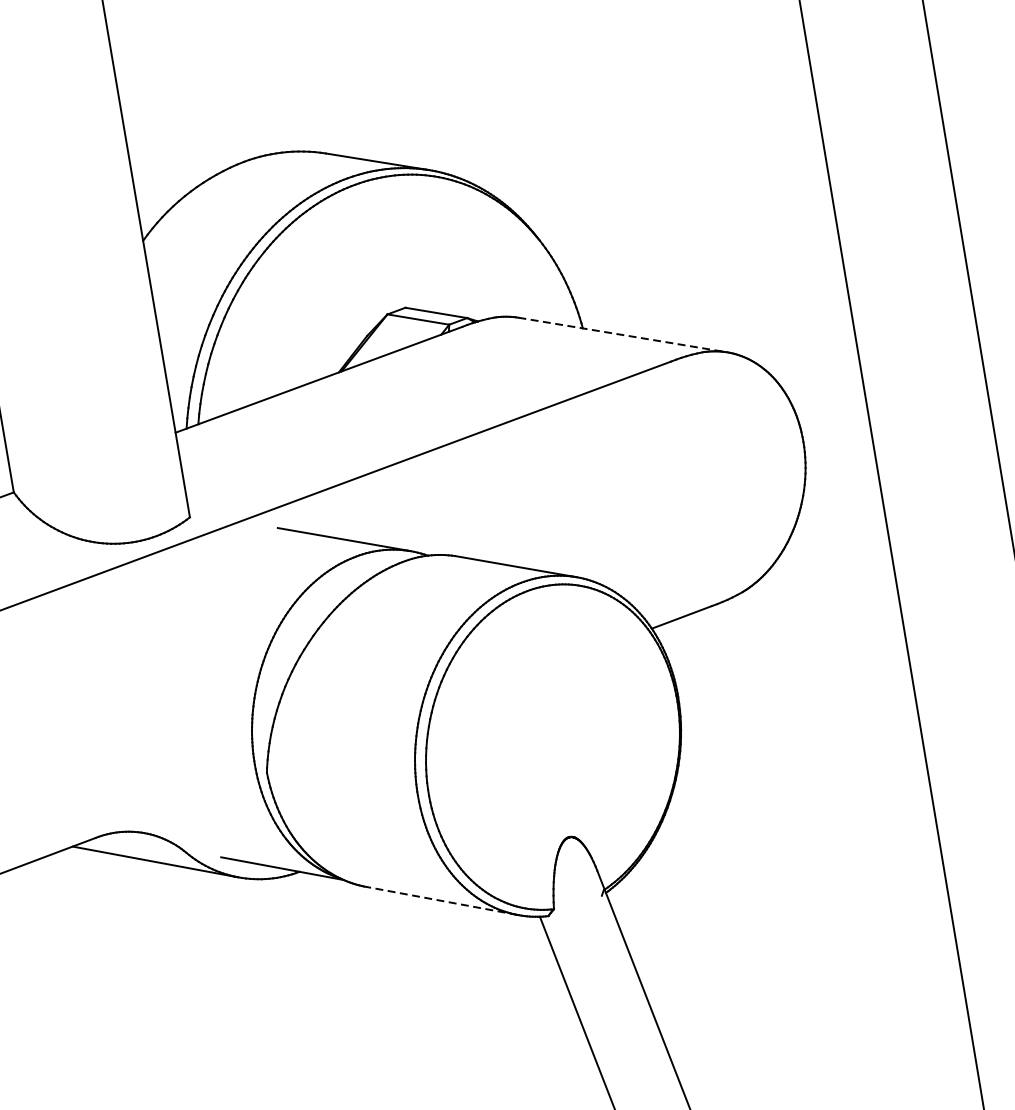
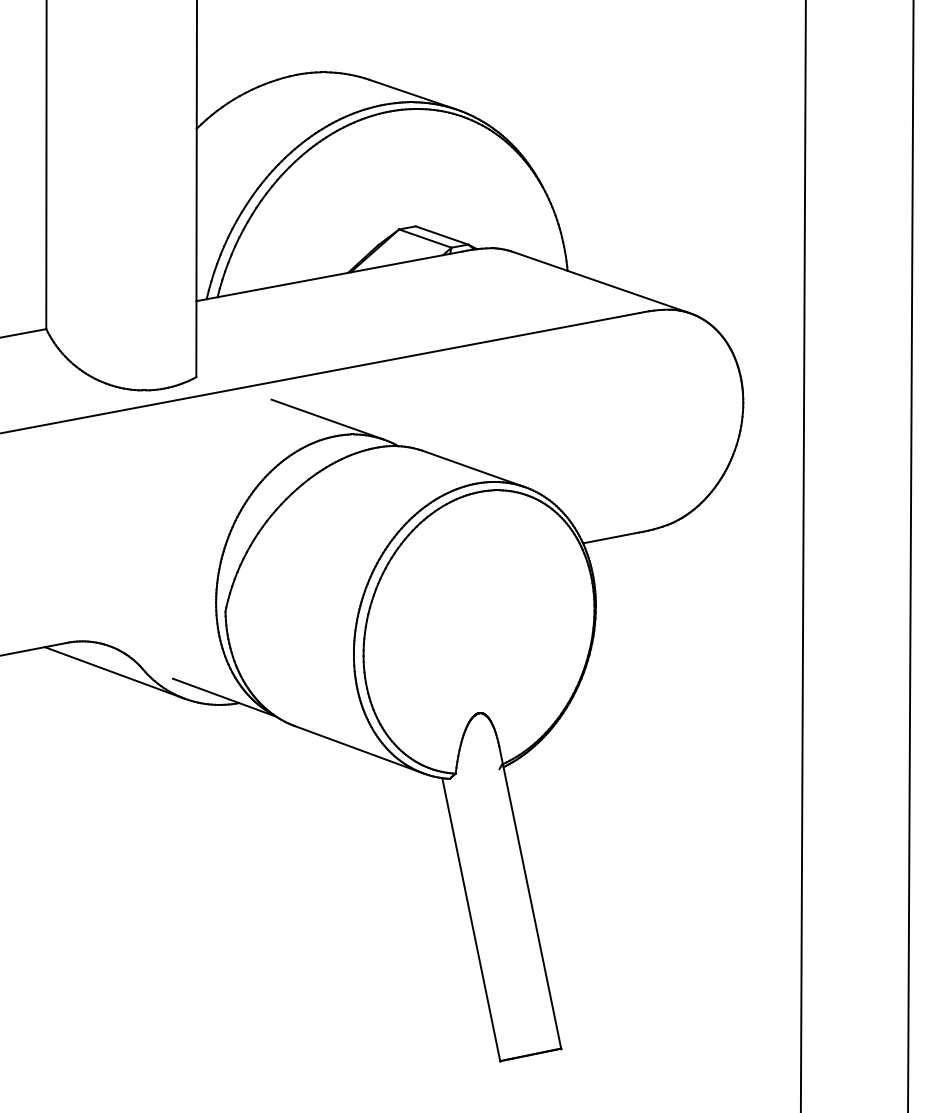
line: (622, 334) -> (601, 282), dashed -> solid
line: (441, 900) -> (358, 749), dashed -> solid

